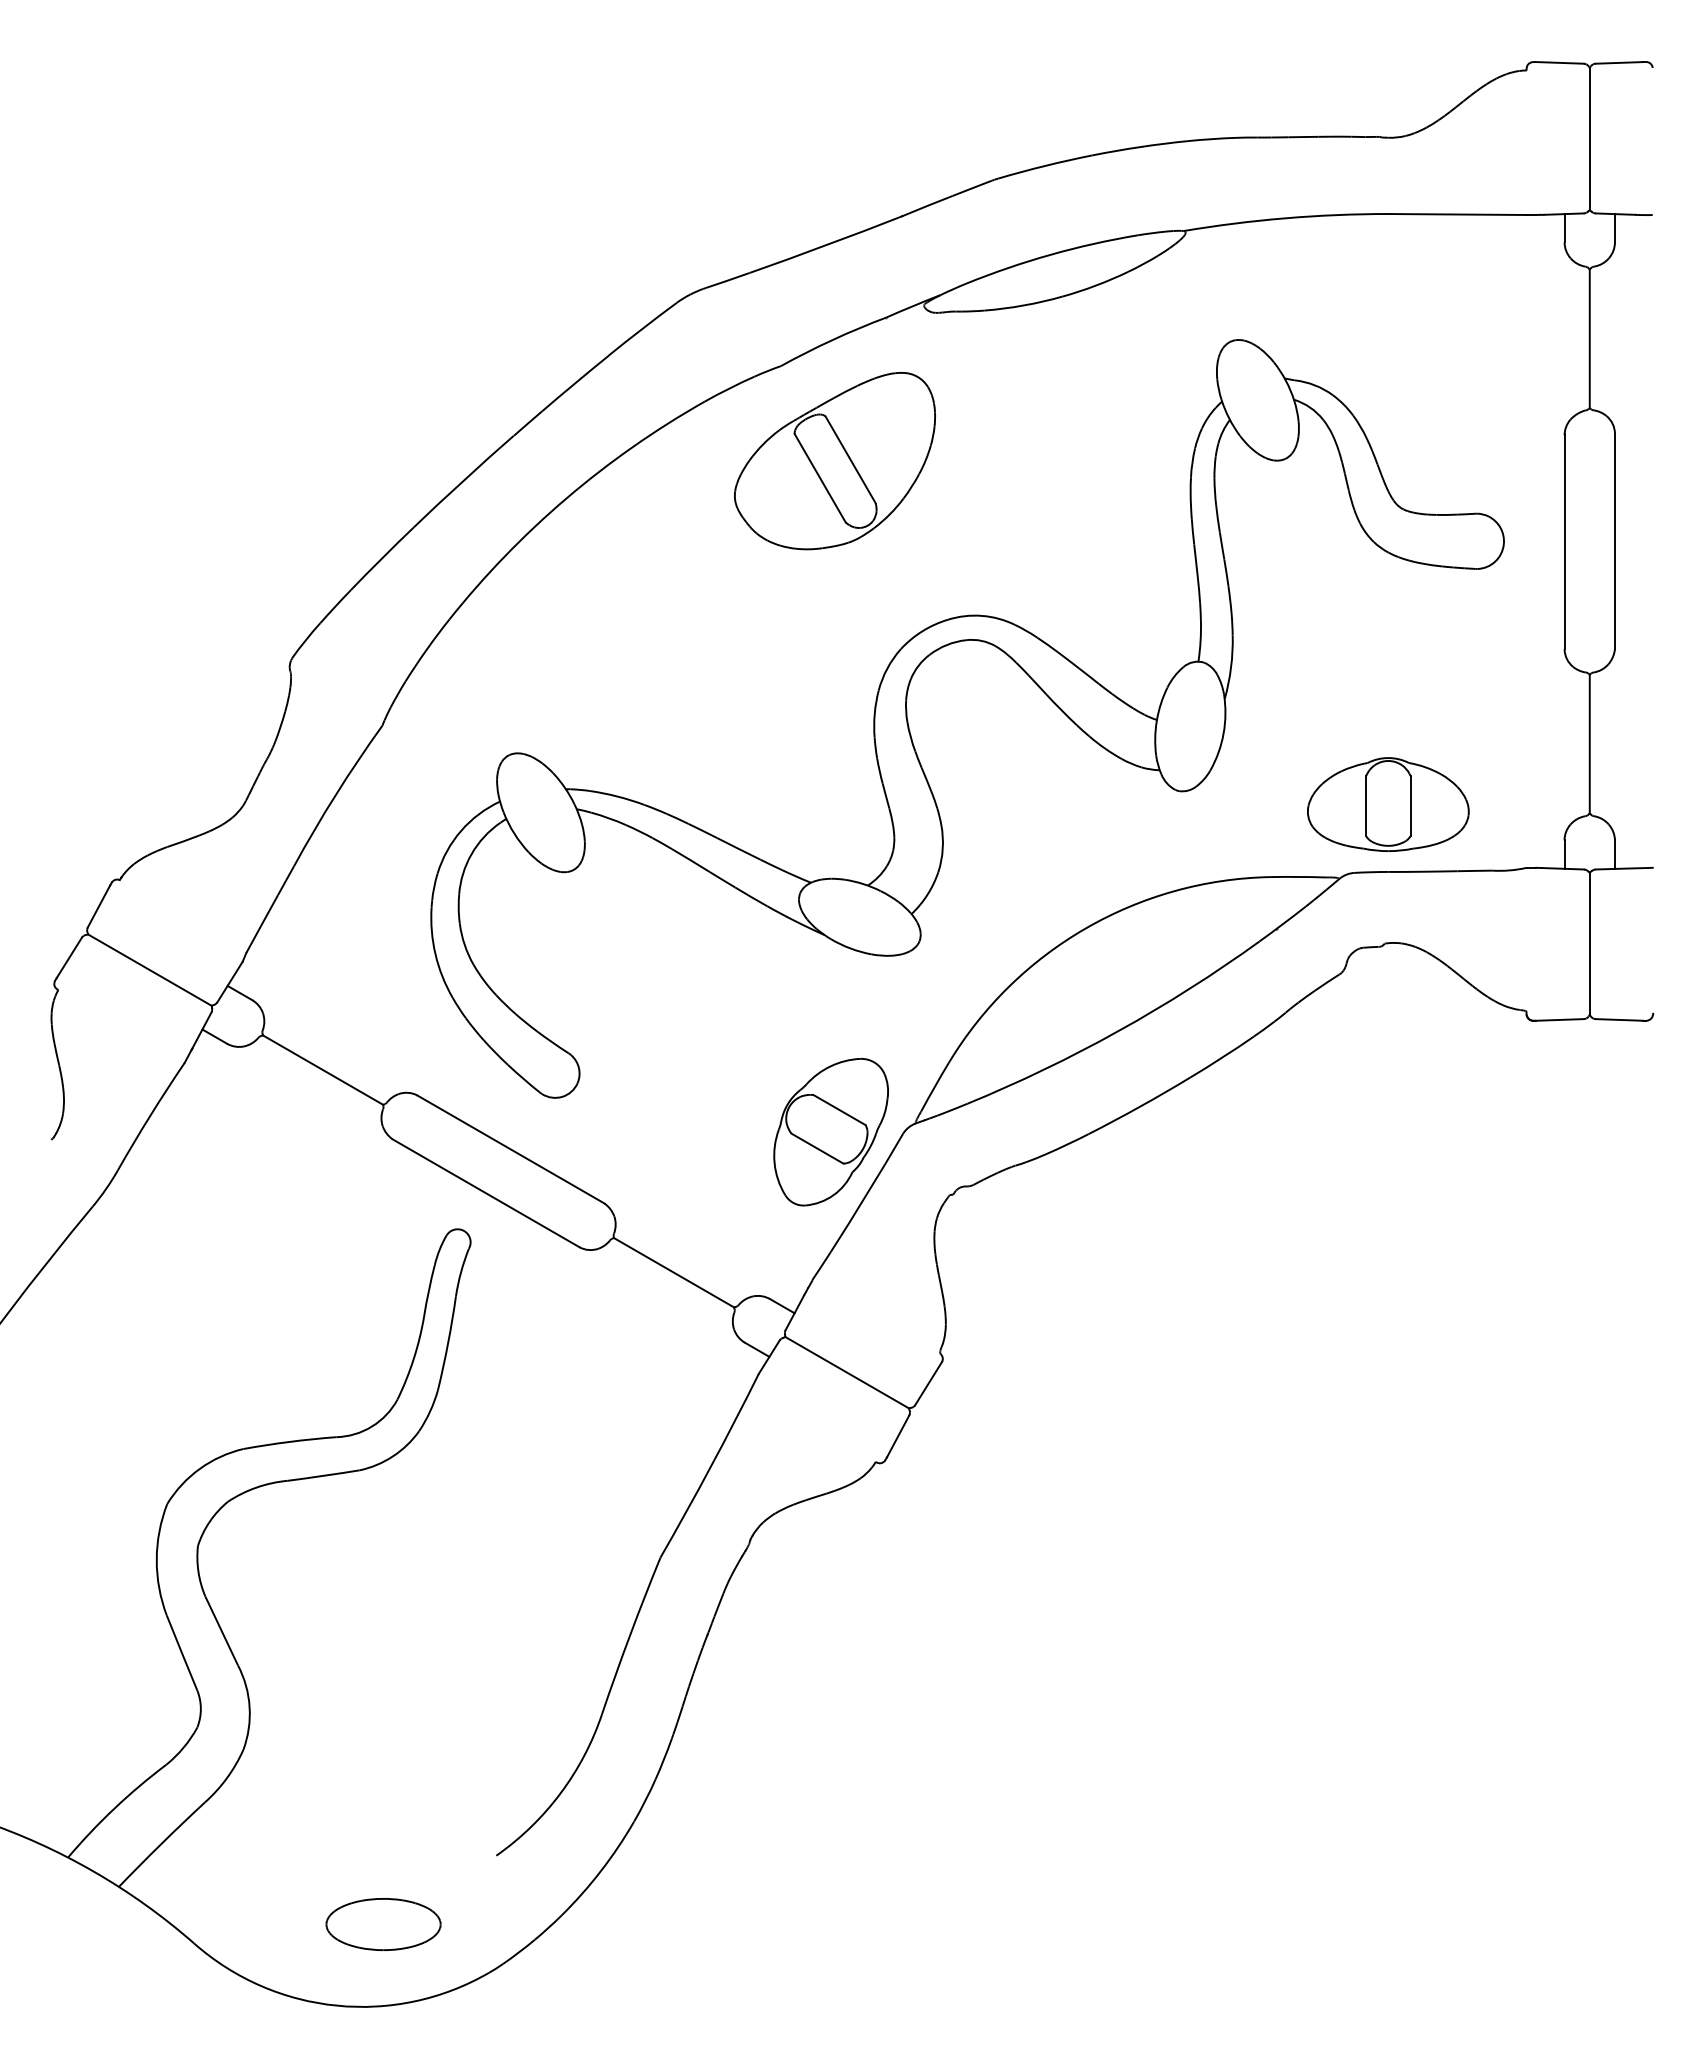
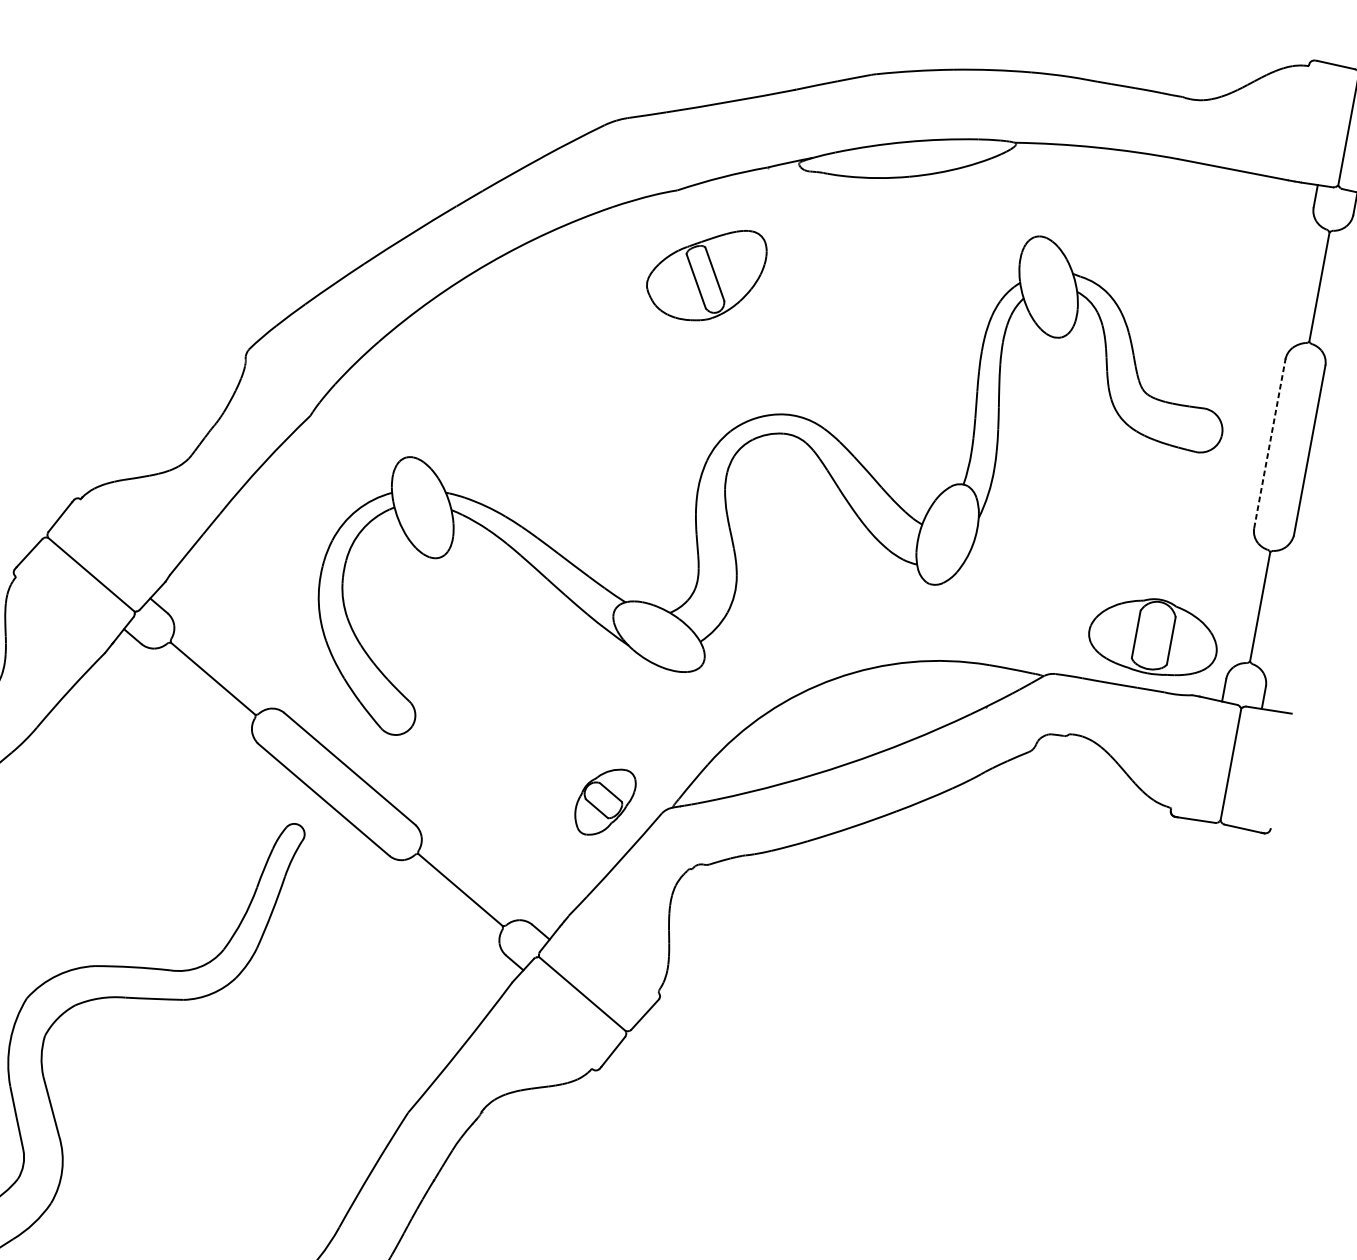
part: (834, 461) -> (705, 273), size x0.7
line: (1564, 541) -> (1269, 443), solid -> dashed
part: (1388, 804) -> (1154, 636), moved
part: (830, 1132) -> (604, 802), size x0.6

